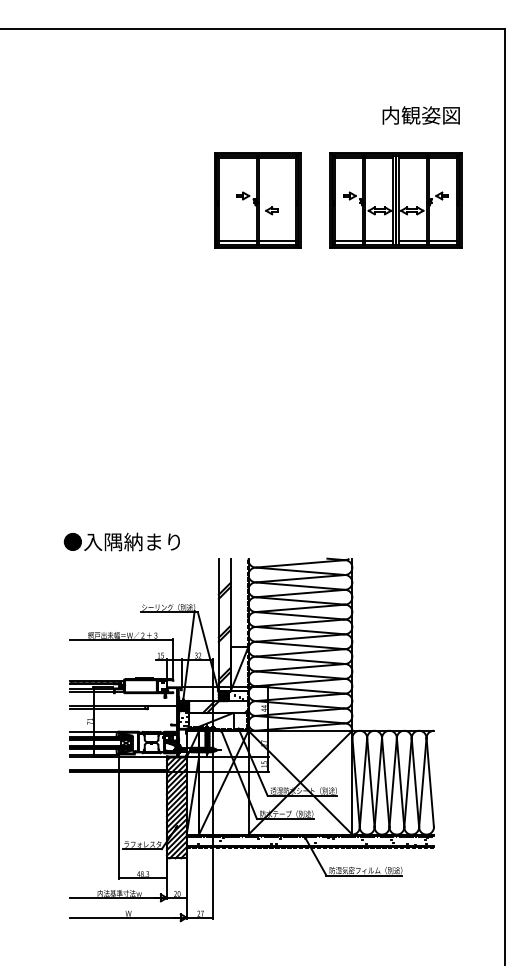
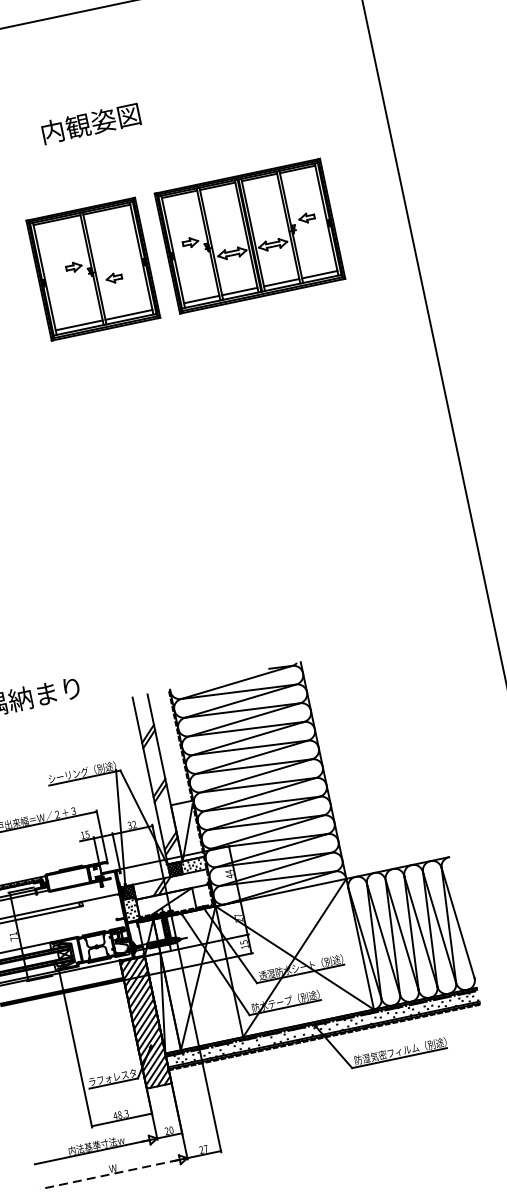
text: (420, 115) -> (90, 123), moved
part: (257, 200) -> (93, 269), moved
part: (395, 200) -> (249, 236), moved
line: (124, 917) -> (109, 1174), solid -> dashed

